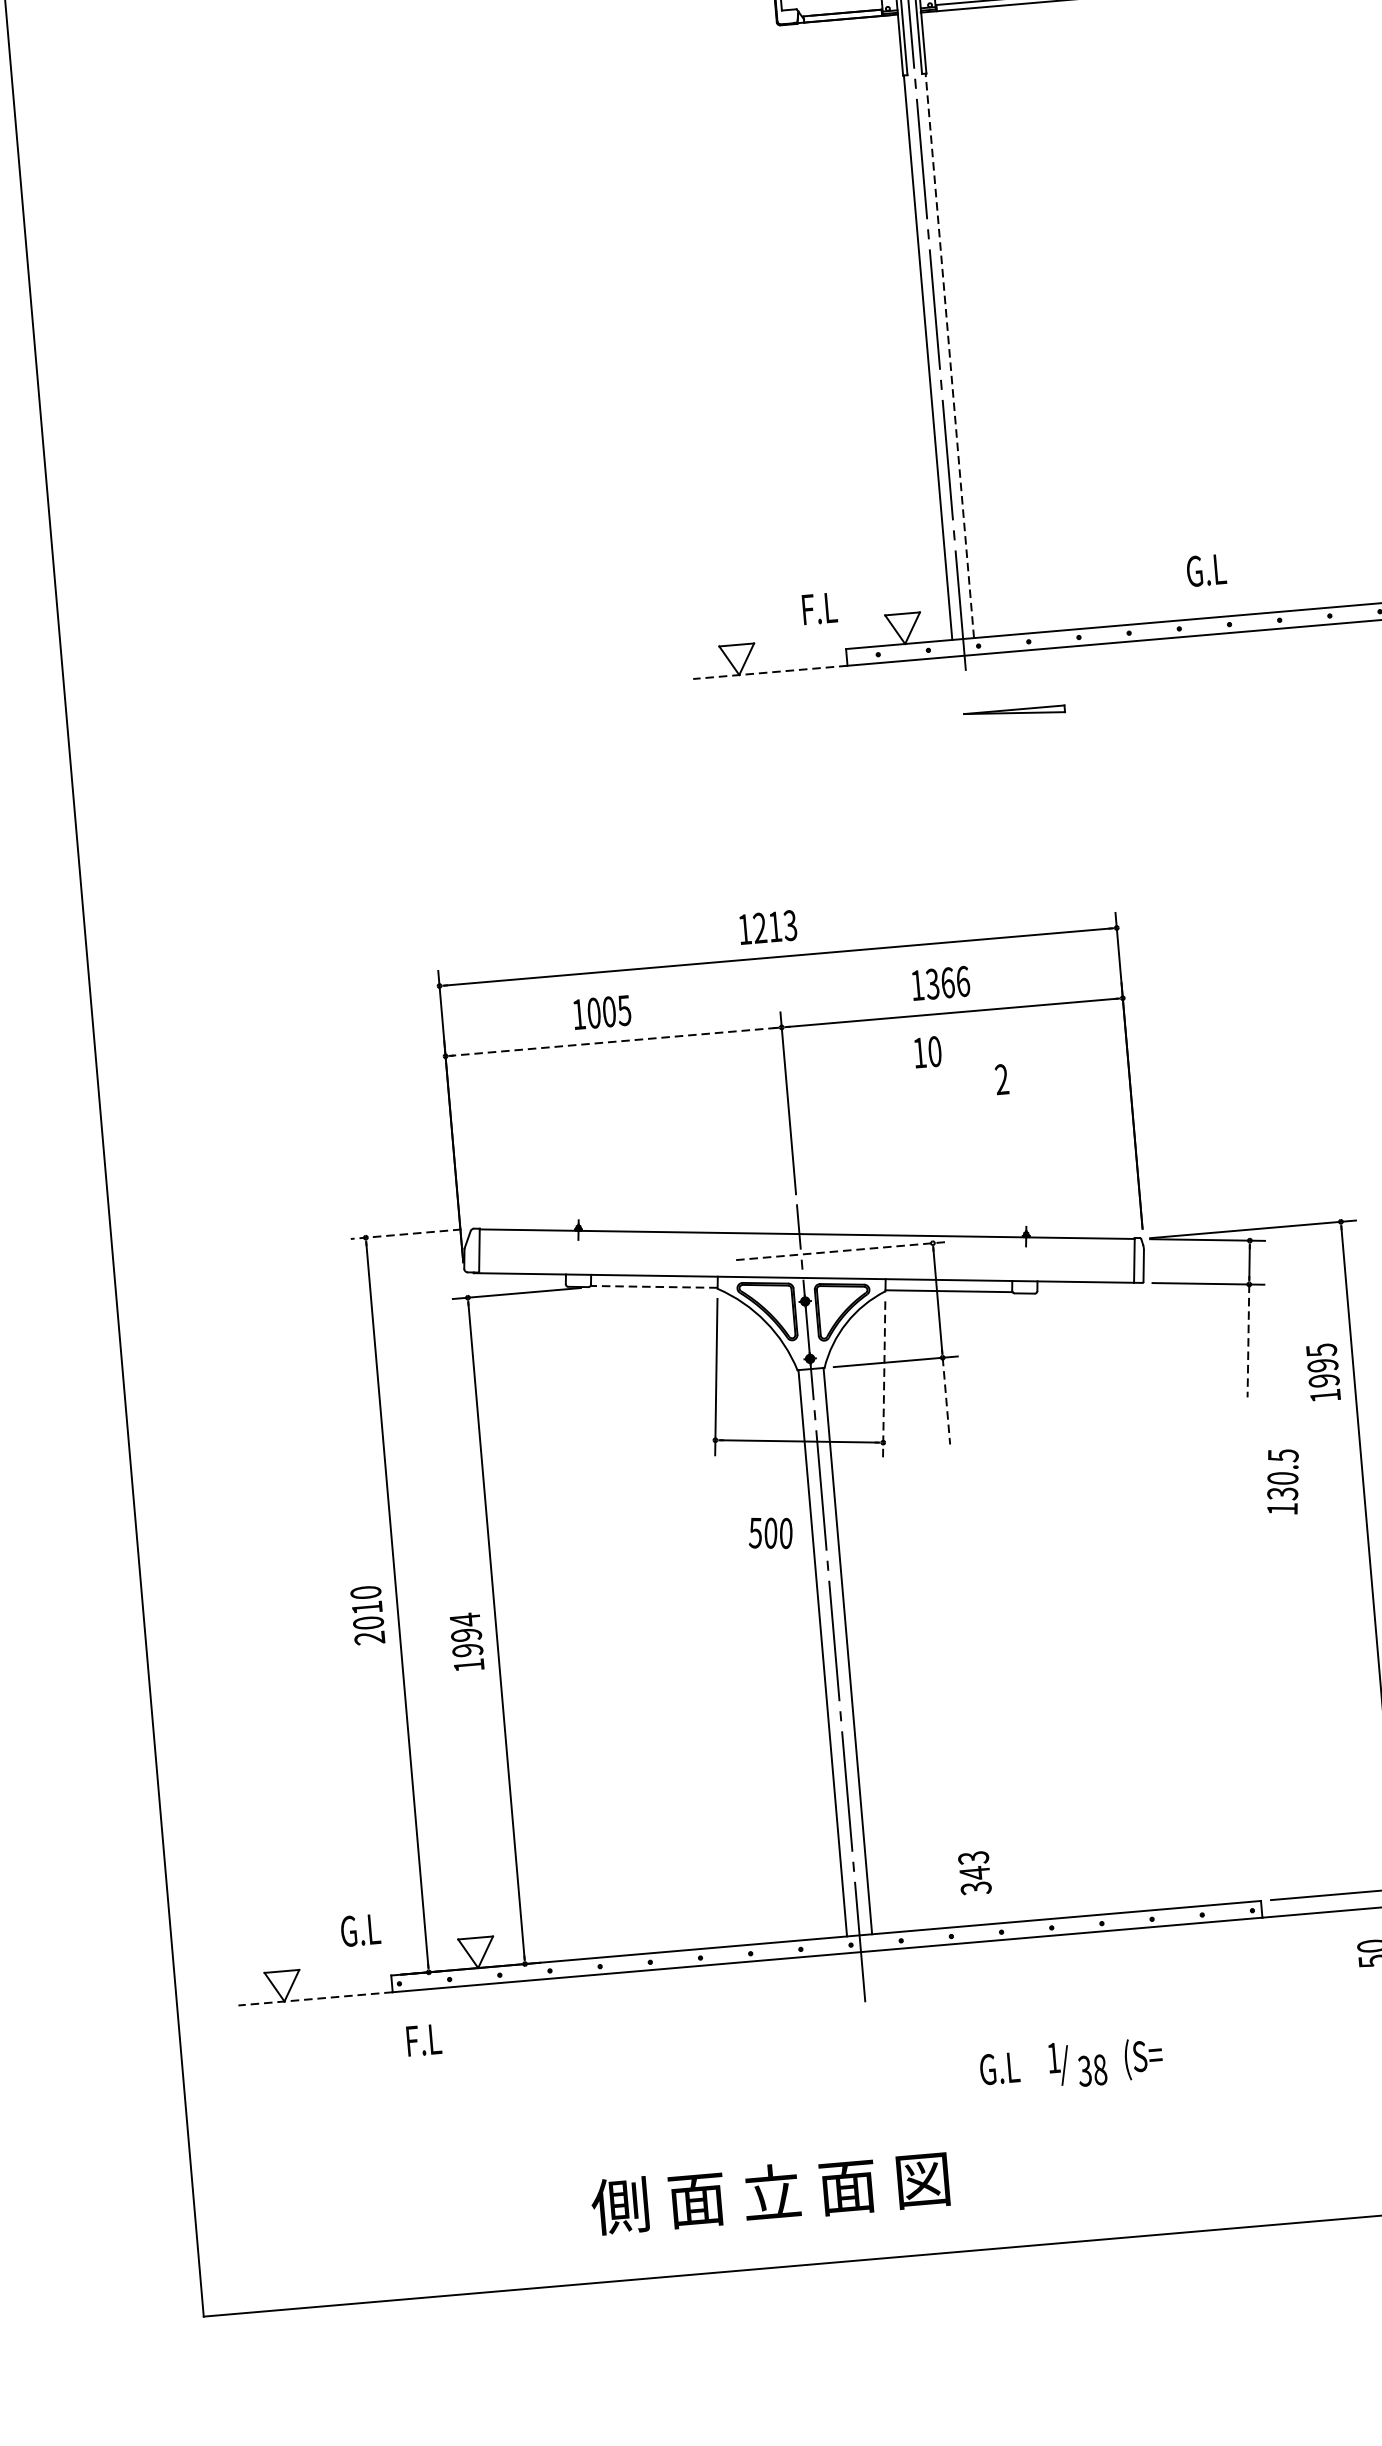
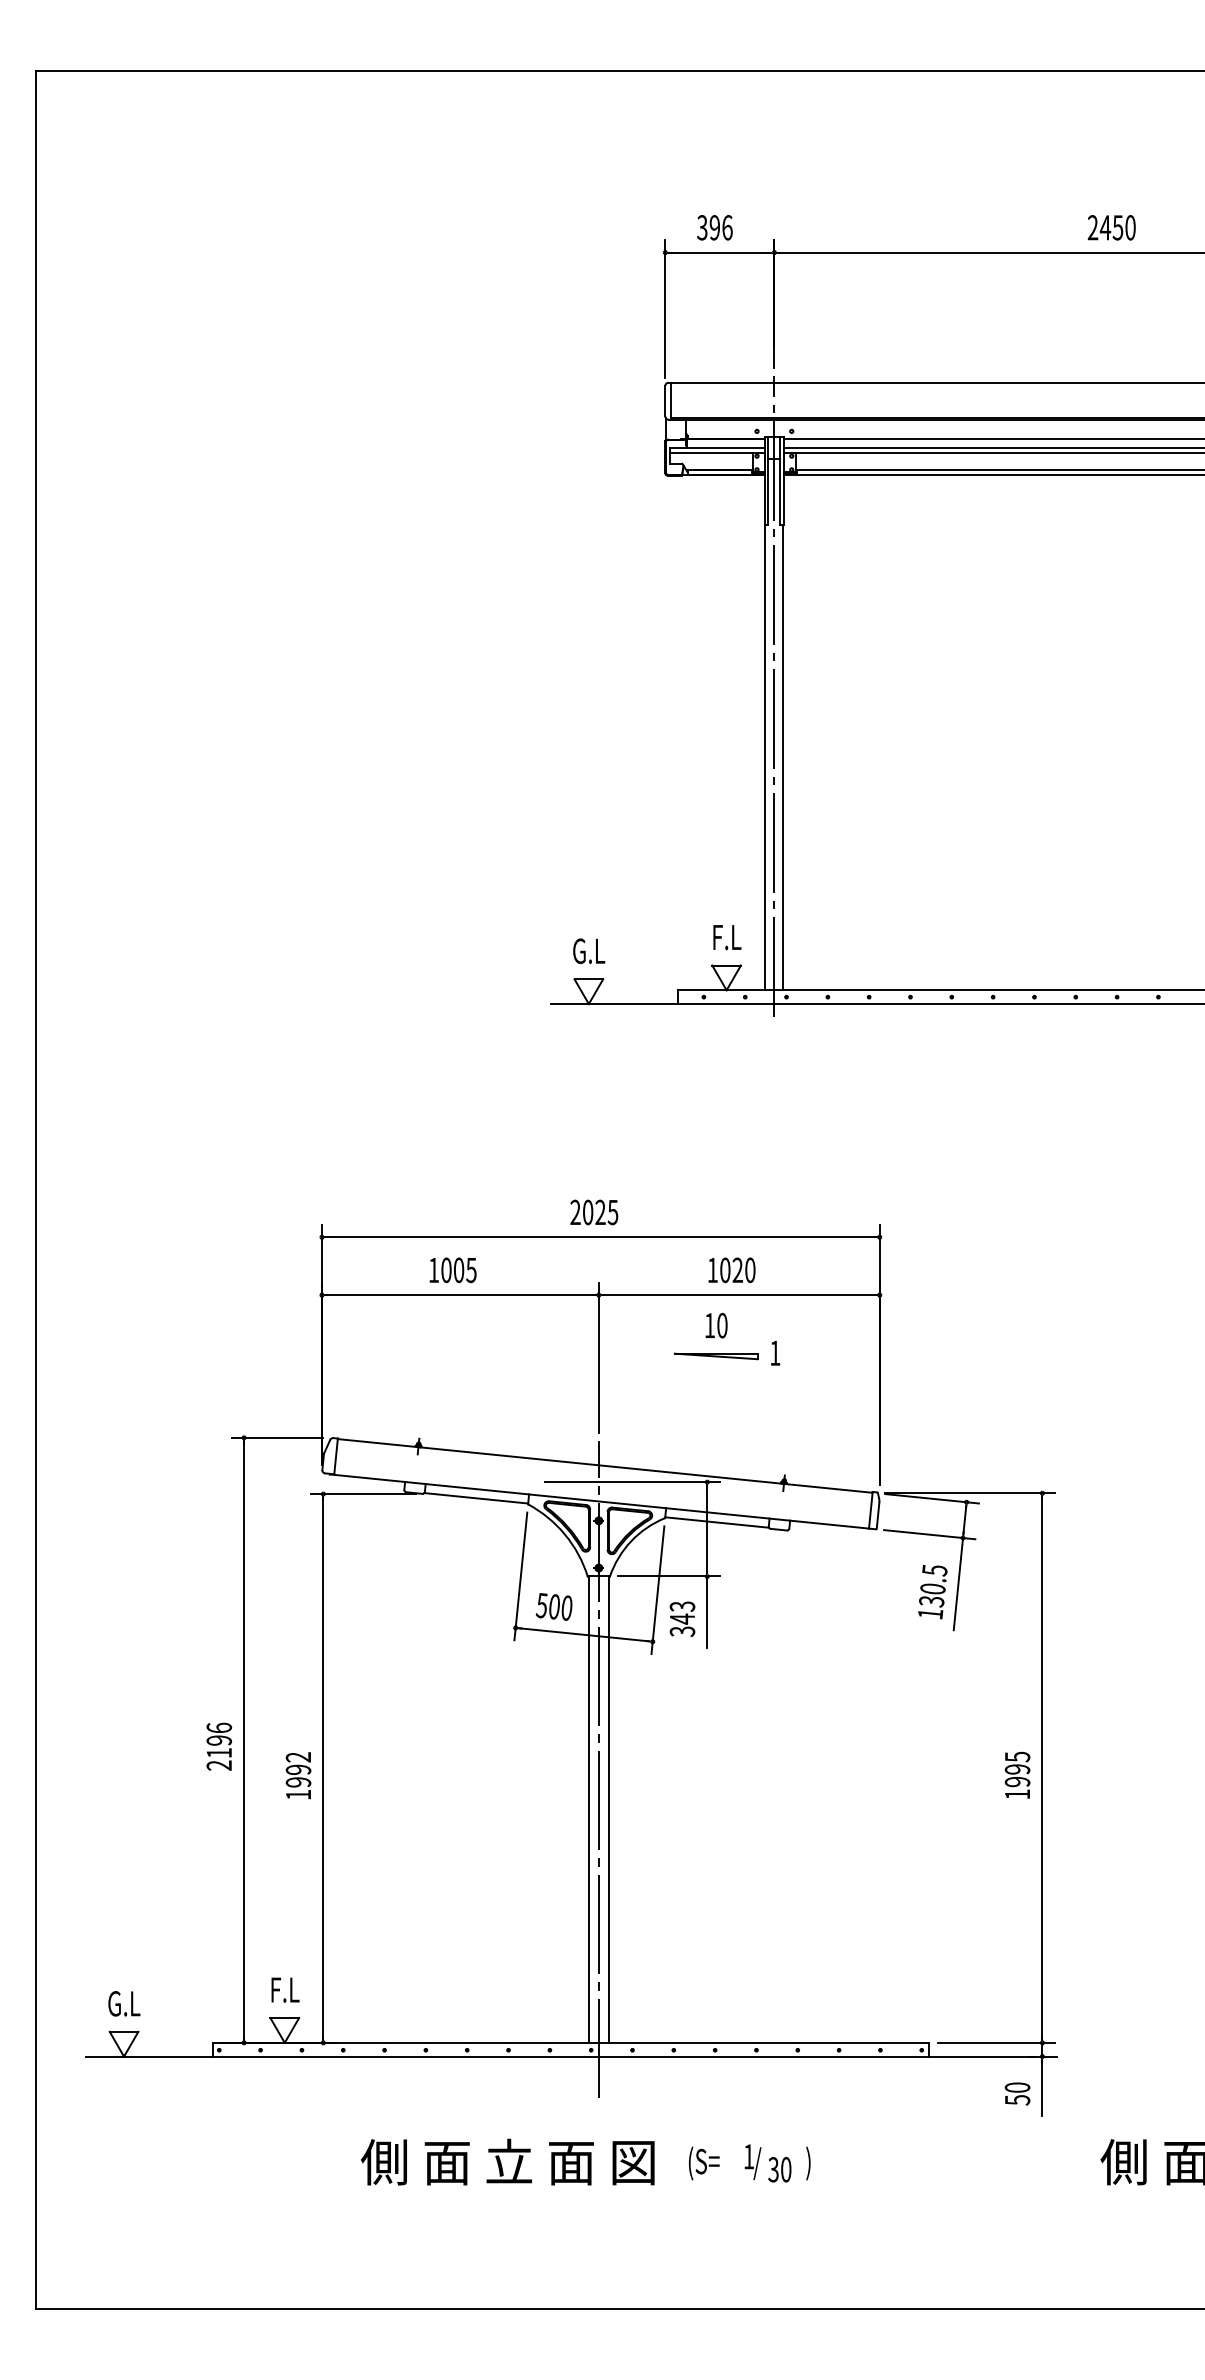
line: (949, 355) -> (783, 757), dashed -> solid
text: (1206, 569) -> (589, 950), moved
text: (820, 608) -> (727, 937), moved
line: (770, 672) -> (614, 1004), dashed -> solid
part: (1014, 713) -> (716, 1356), moved
text: (767, 927) -> (594, 1212), 1213 -> 2025
text: (947, 983) -> (737, 1270), 1366 -> 1020
line: (612, 1042) -> (459, 1295), dashed -> solid
text: (1002, 1078) -> (775, 1352), 2 -> 1
line: (406, 1233) -> (277, 1437), dashed -> solid
line: (842, 1251) -> (632, 1482), dashed -> solid
line: (653, 1287) -> (475, 1498), dashed -> solid
line: (1248, 1341) -> (958, 1584), dashed -> solid
text: (1323, 1371) -> (1017, 1774), moved
line: (883, 1379) -> (657, 1590), dashed -> solid
line: (946, 1401) -> (707, 1612), dashed -> solid
text: (1282, 1482) -> (932, 1592), moved
text: (769, 1532) -> (553, 1606), moved
text: (367, 1607) -> (219, 1740), 2010 -> 2196
text: (463, 1620) -> (297, 1757), 1994 -> 1992
text: (974, 1872) -> (682, 1618), moved
text: (360, 1929) -> (124, 2003), moved
line: (315, 1998) -> (149, 2056), dashed -> solid
text: (424, 2039) -> (285, 1989), moved
text: (1142, 2058) -> (821, 2163), (S= -> )
text: (1100, 2069) -> (786, 2169), 38 -> 30
text: (1000, 2070) -> (704, 2163), G.L -> (S=
text: (769, 2192) -> (507, 2161), moved

